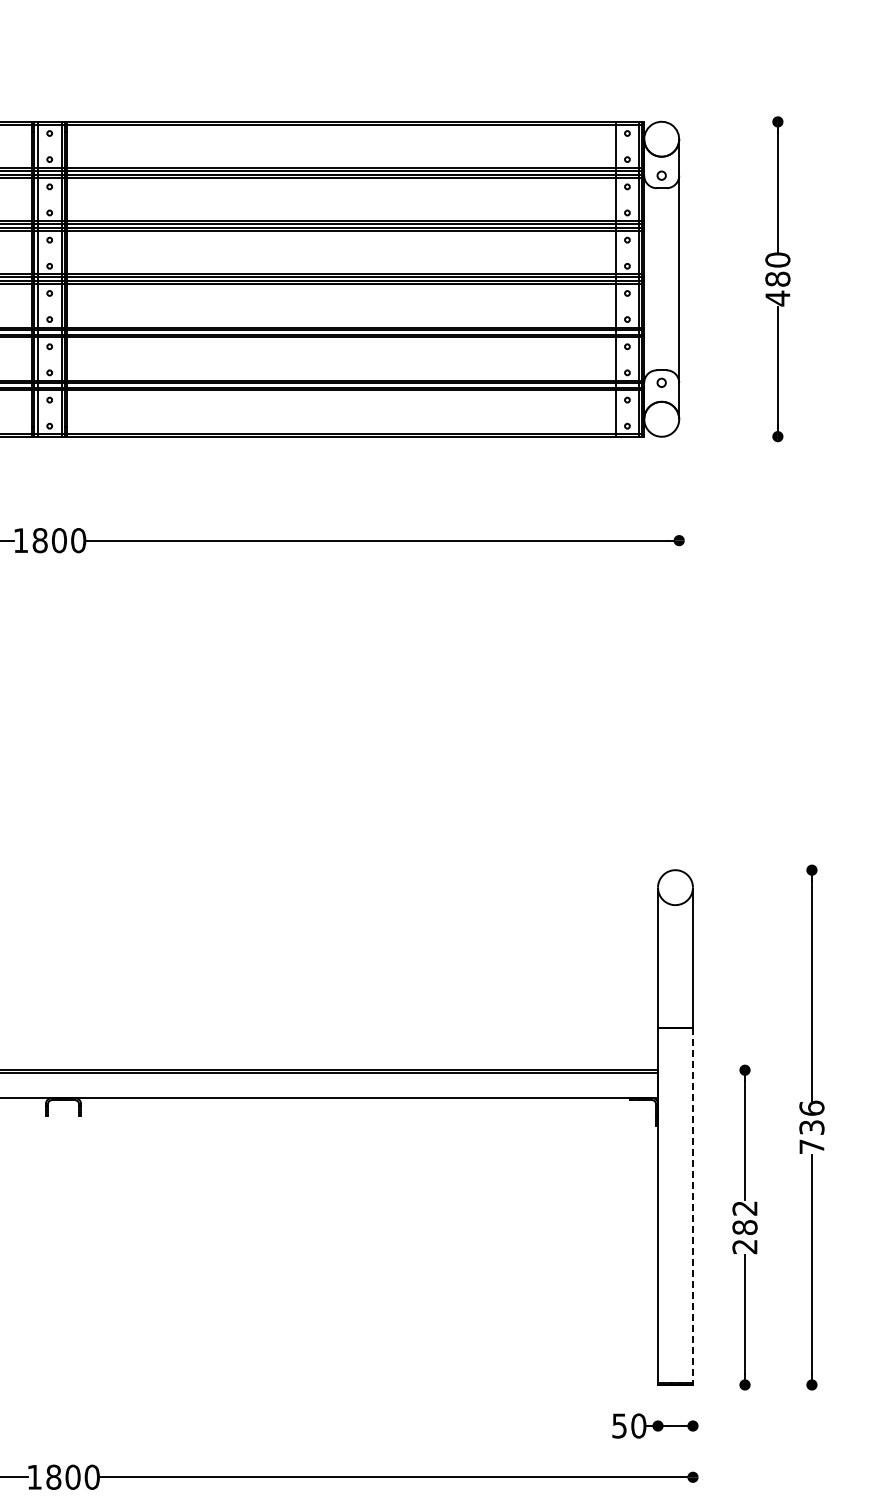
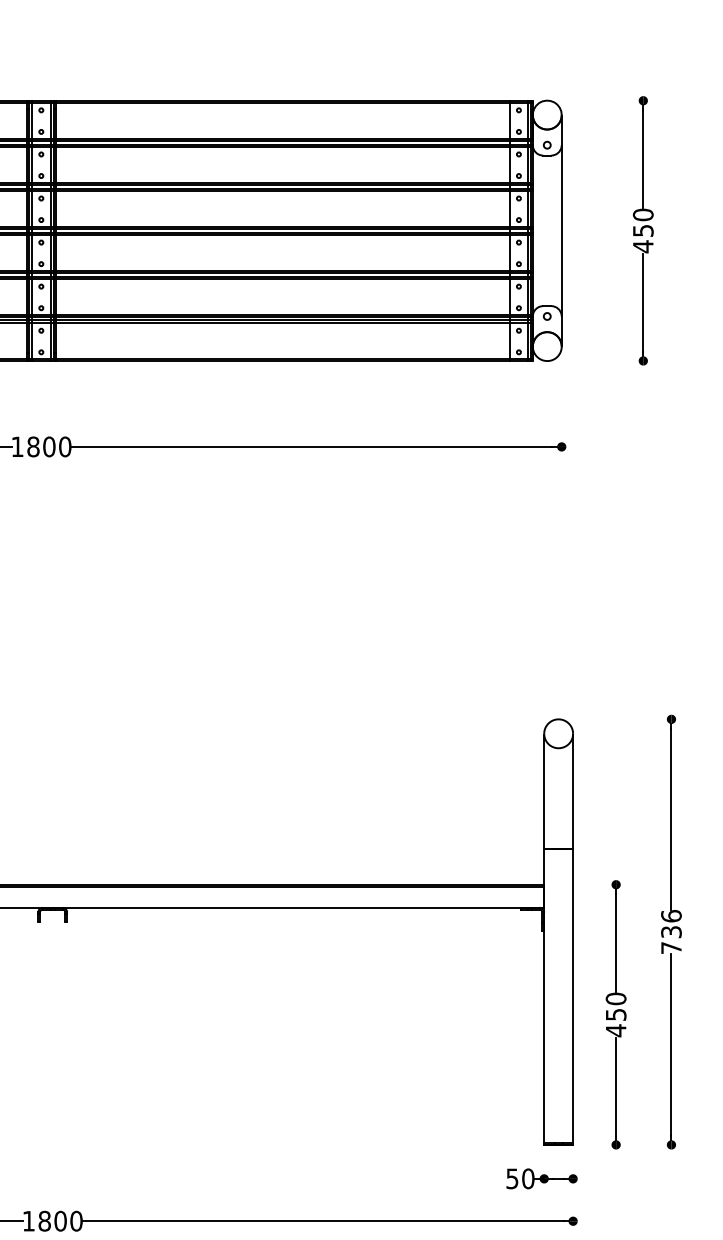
text: (777, 278) -> (642, 230), 480 -> 450
line: (692, 1206) -> (572, 997), dashed -> solid
text: (744, 1227) -> (615, 1014), 282 -> 450

